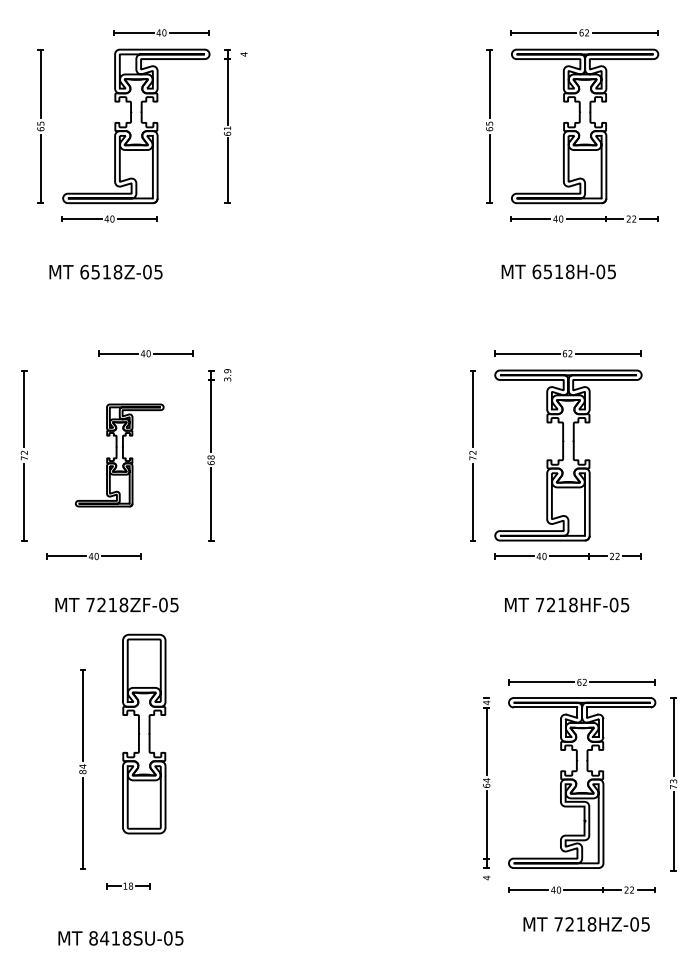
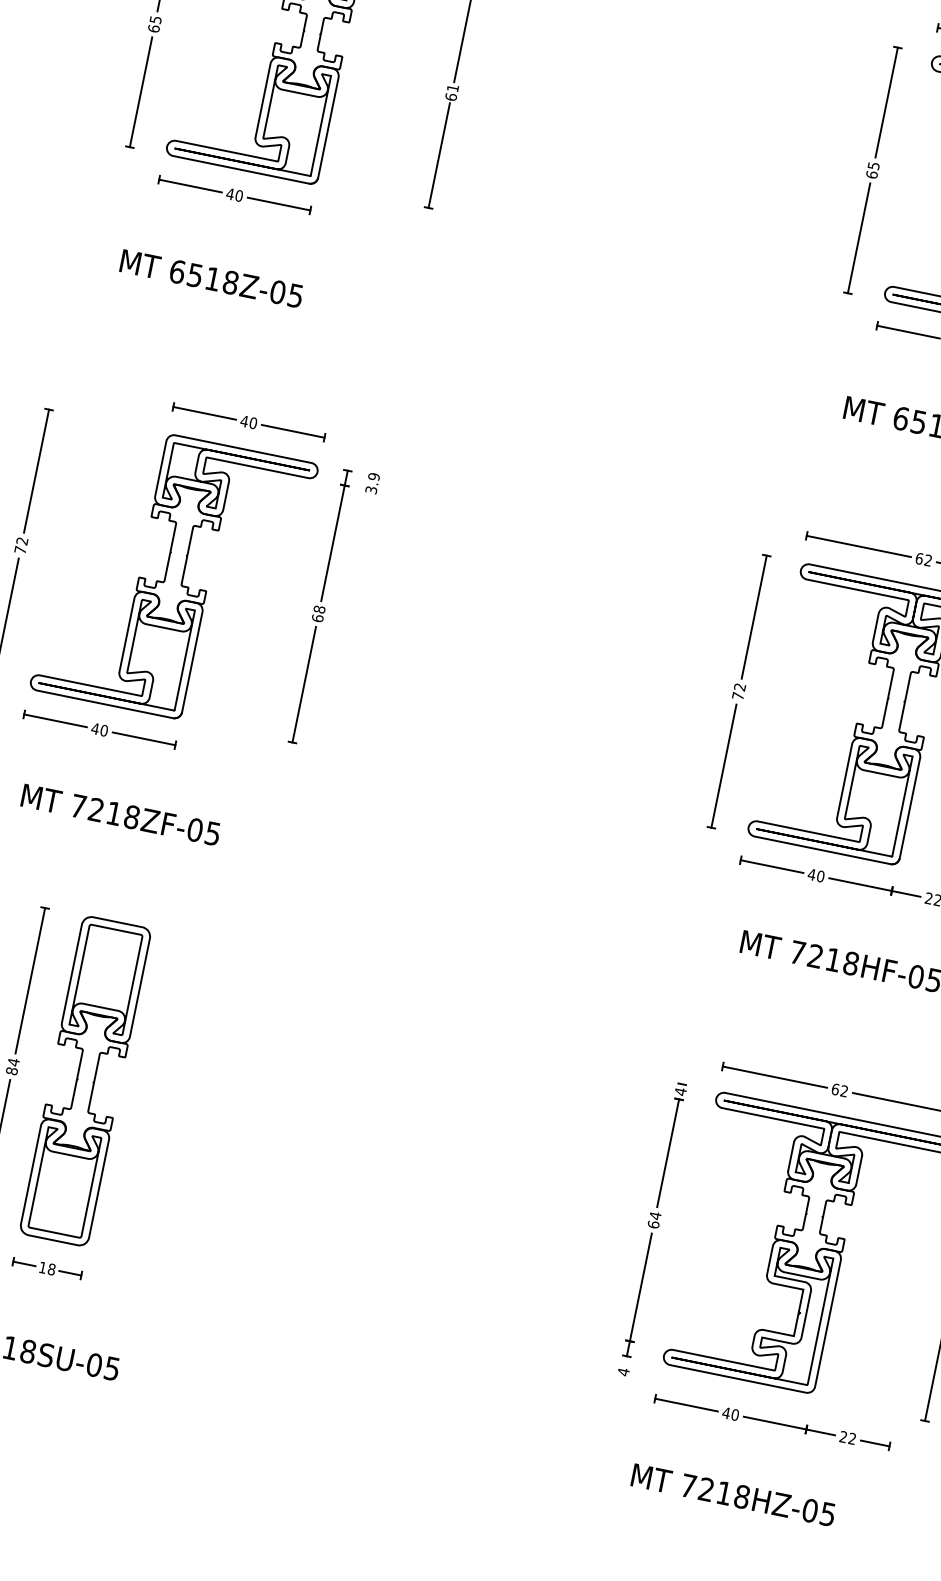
part: (119, 455) -> (173, 576), size x1.67
part: (144, 733) -> (86, 1080), moved
text: (586, 924) -> (733, 1495), moved

